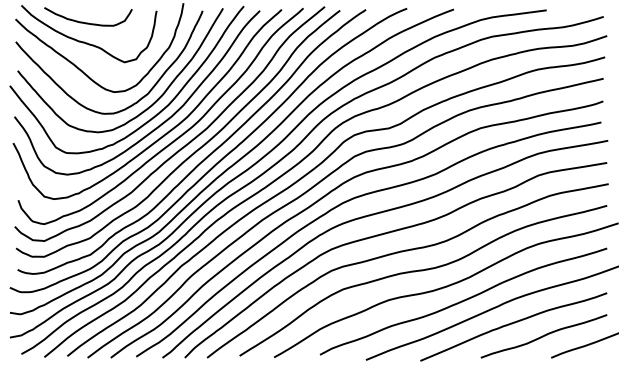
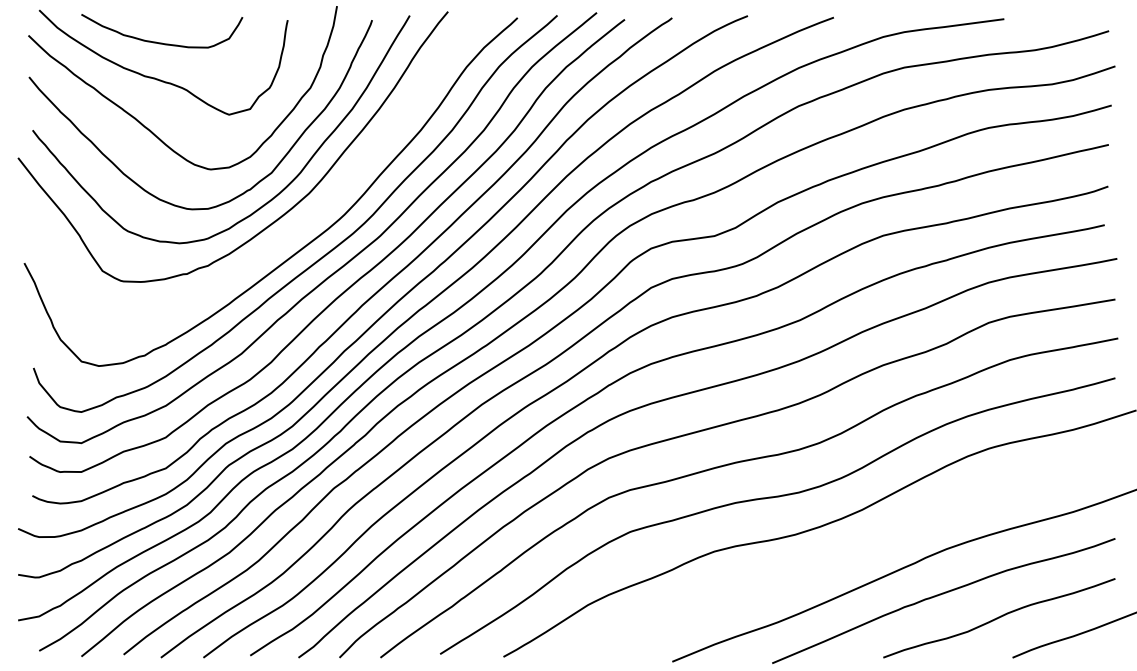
curve: (159, 124) -> (292, 228), removed
curve: (463, 301) -> (851, 554), removed

